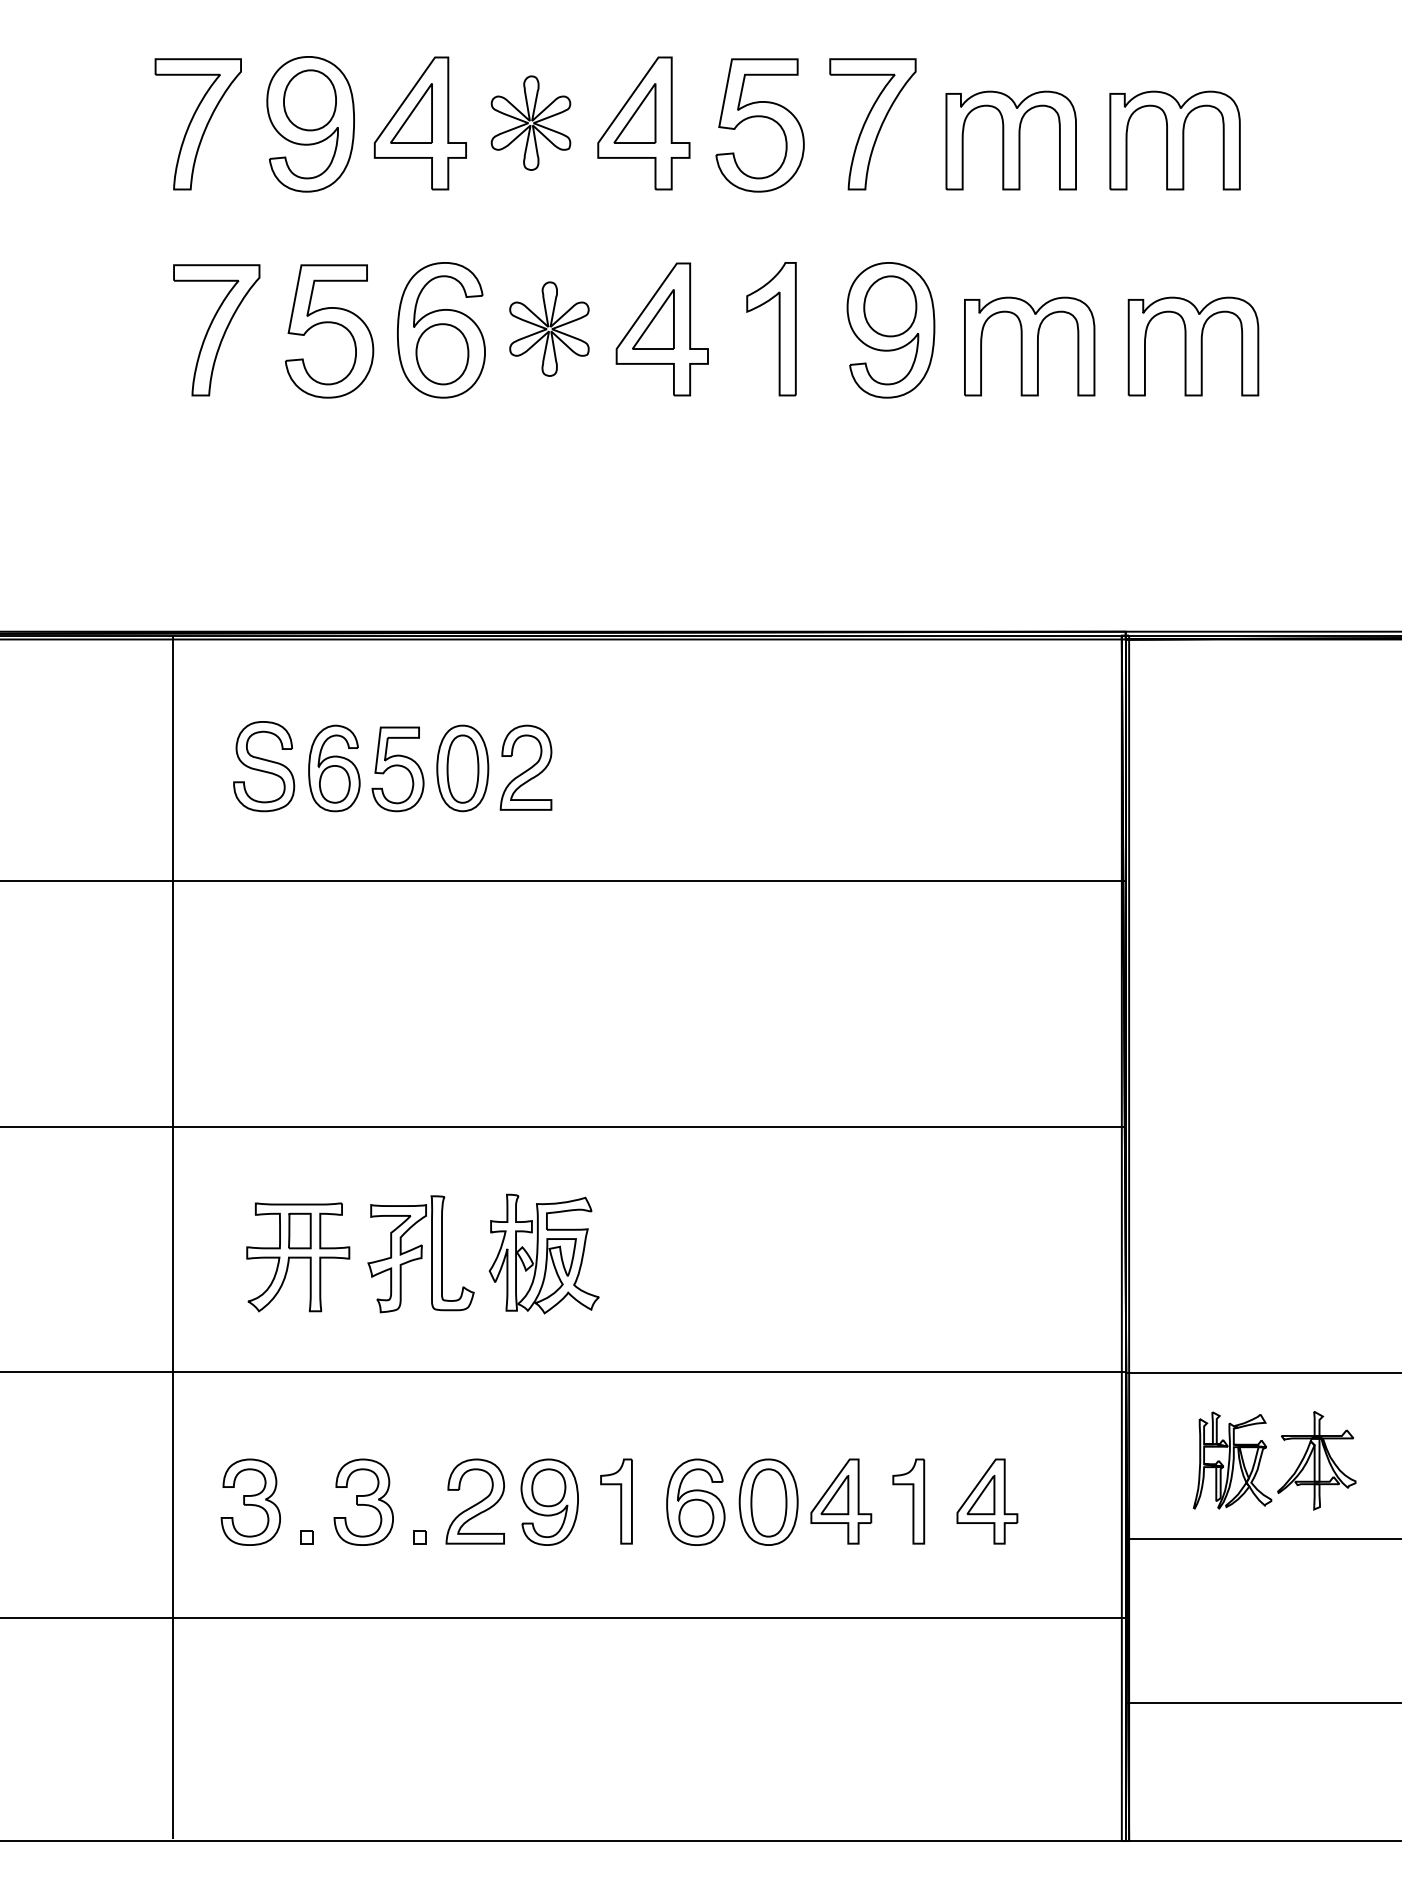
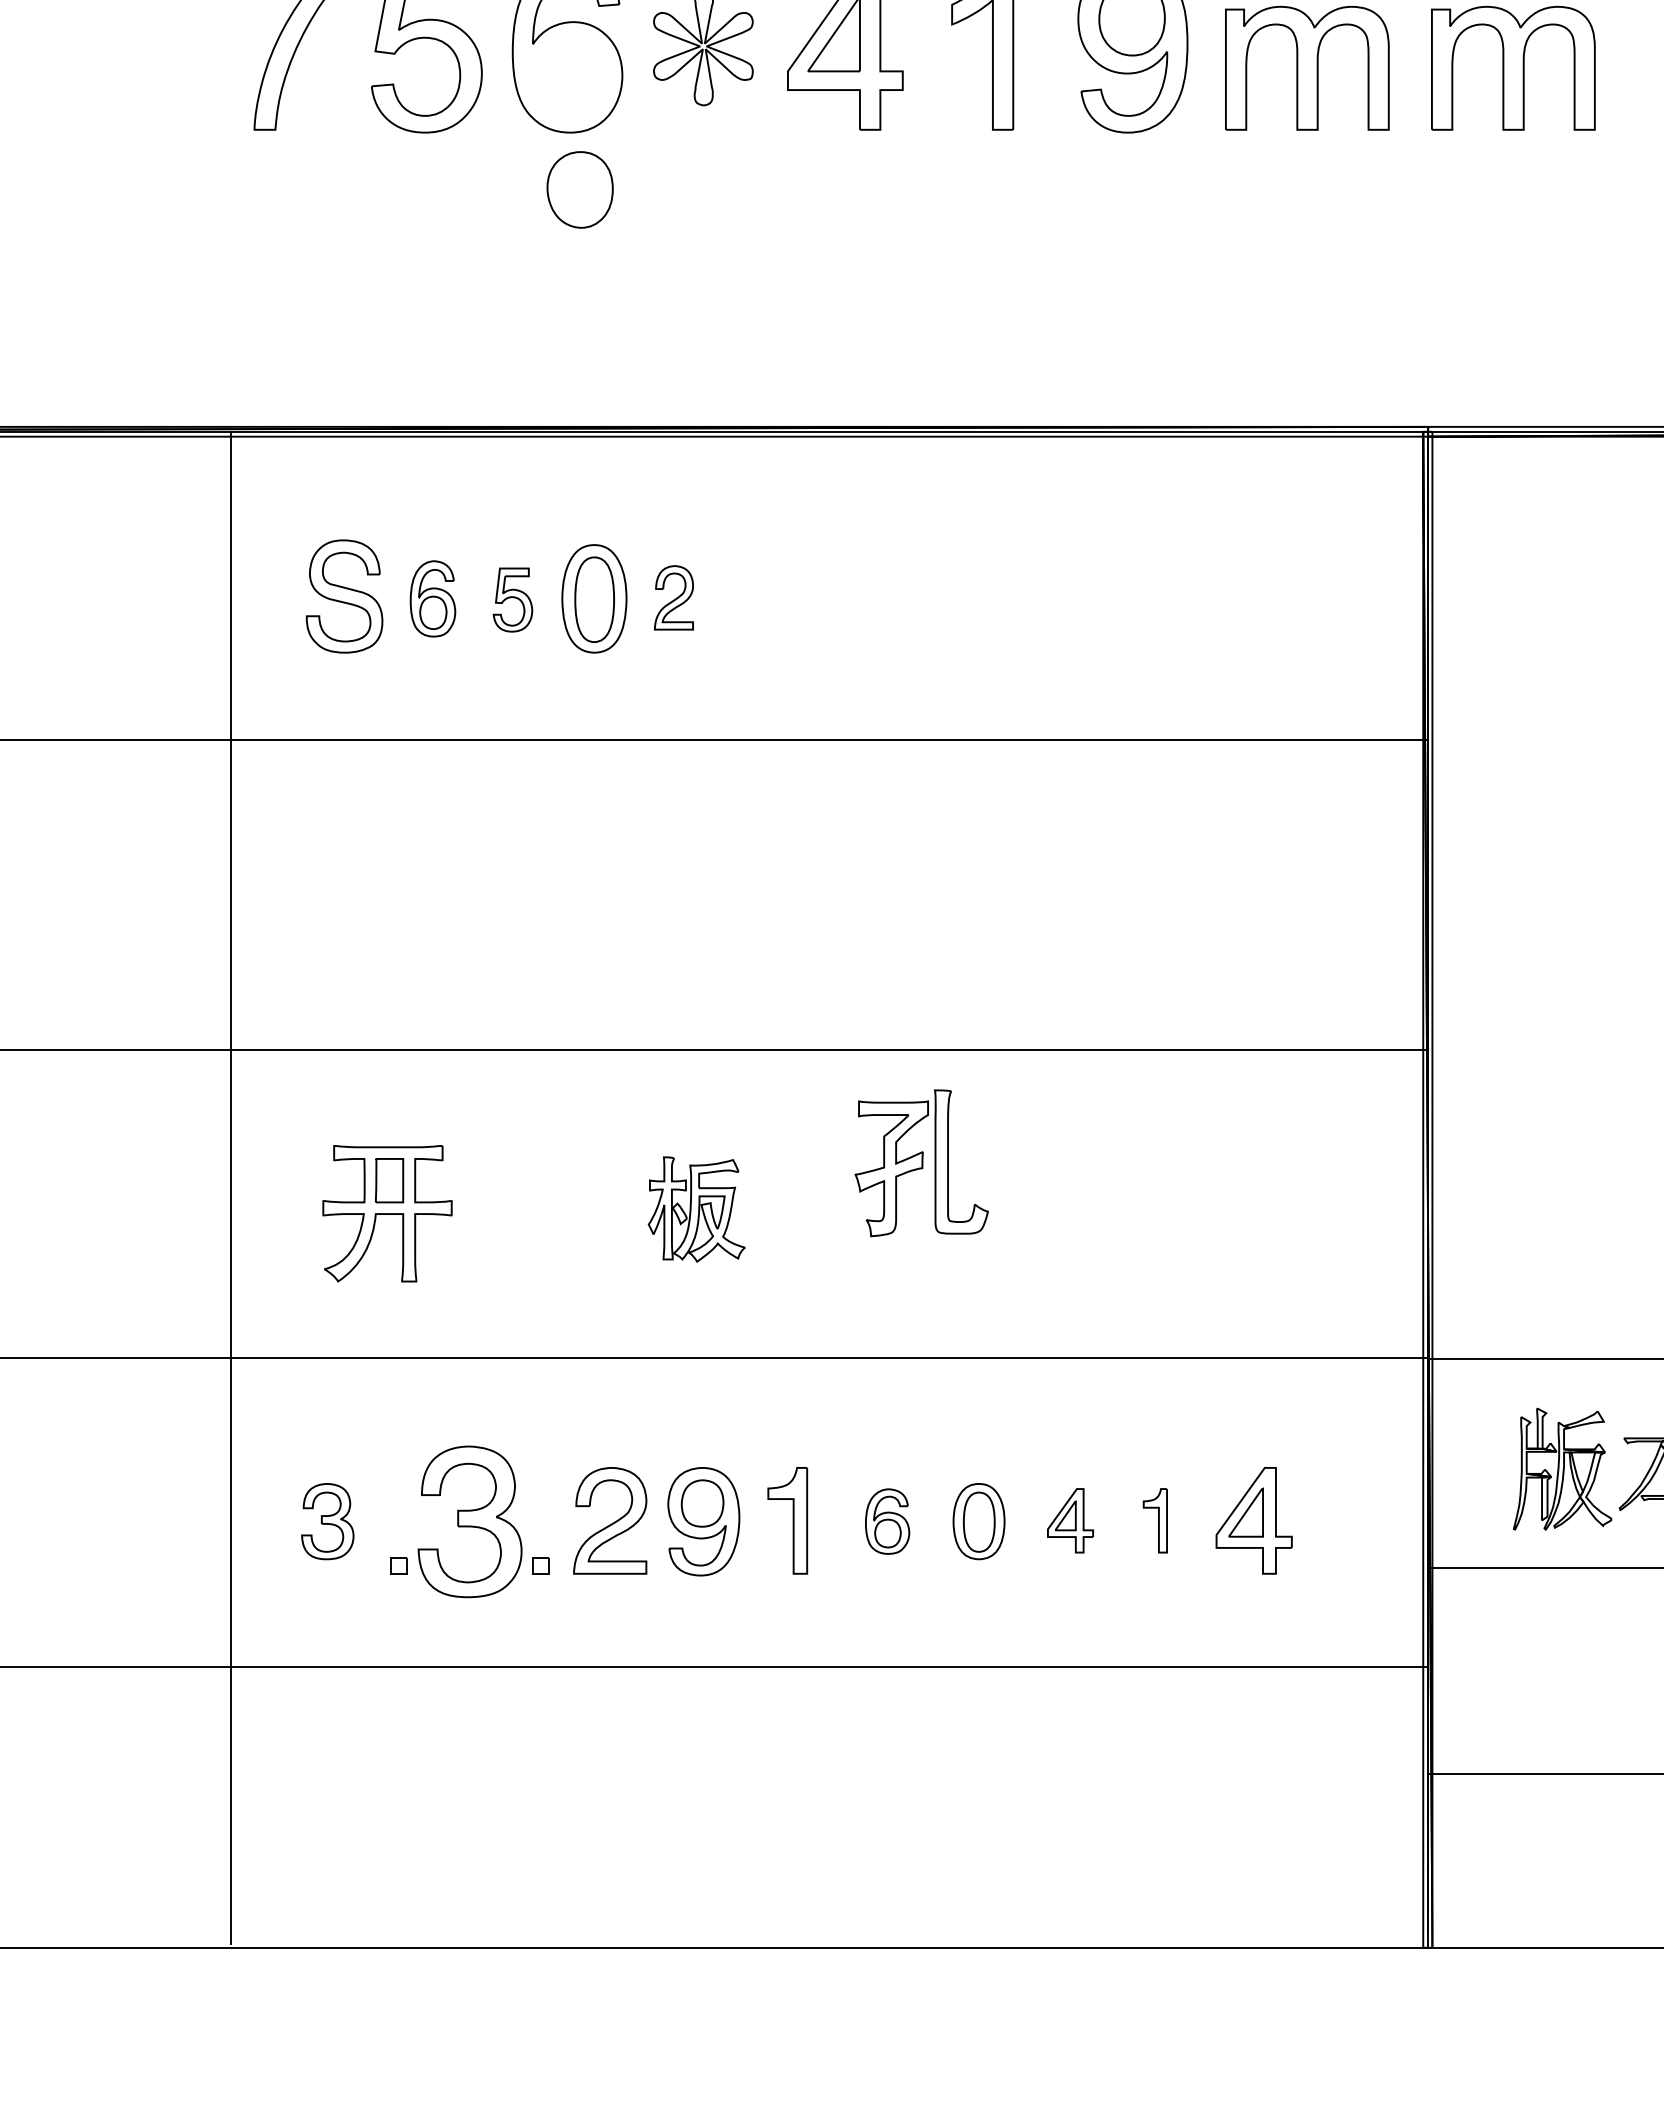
part: (442, 354) -> (580, 190), moved
part: (525, 767) -> (673, 597), size x0.6
part: (334, 768) -> (433, 598), size x0.7
part: (397, 769) -> (512, 600), size x0.6
part: (543, 1253) -> (695, 1208), size x0.7
part: (420, 1254) -> (921, 1163), moved
part: (250, 1501) -> (327, 1520), size x0.7
part: (363, 1501) -> (469, 1520), size x1.4
part: (695, 1501) -> (887, 1520), size x0.6
part: (768, 1501) -> (978, 1520), size x0.7
part: (841, 1501) -> (1070, 1520), size x0.6
part: (908, 1501) -> (1154, 1520), size x0.6

